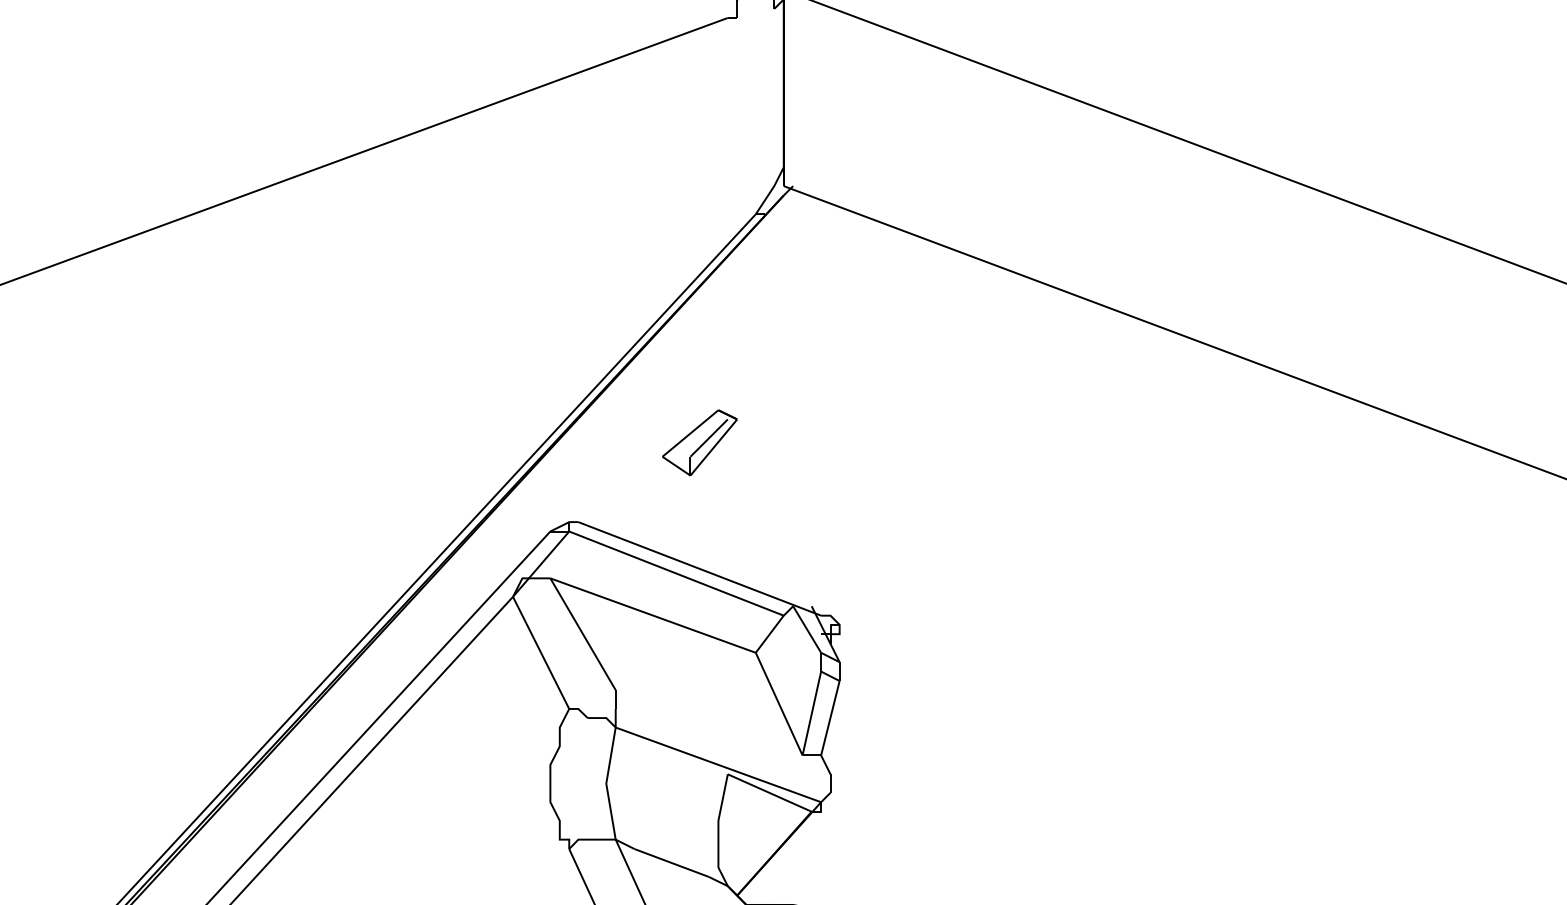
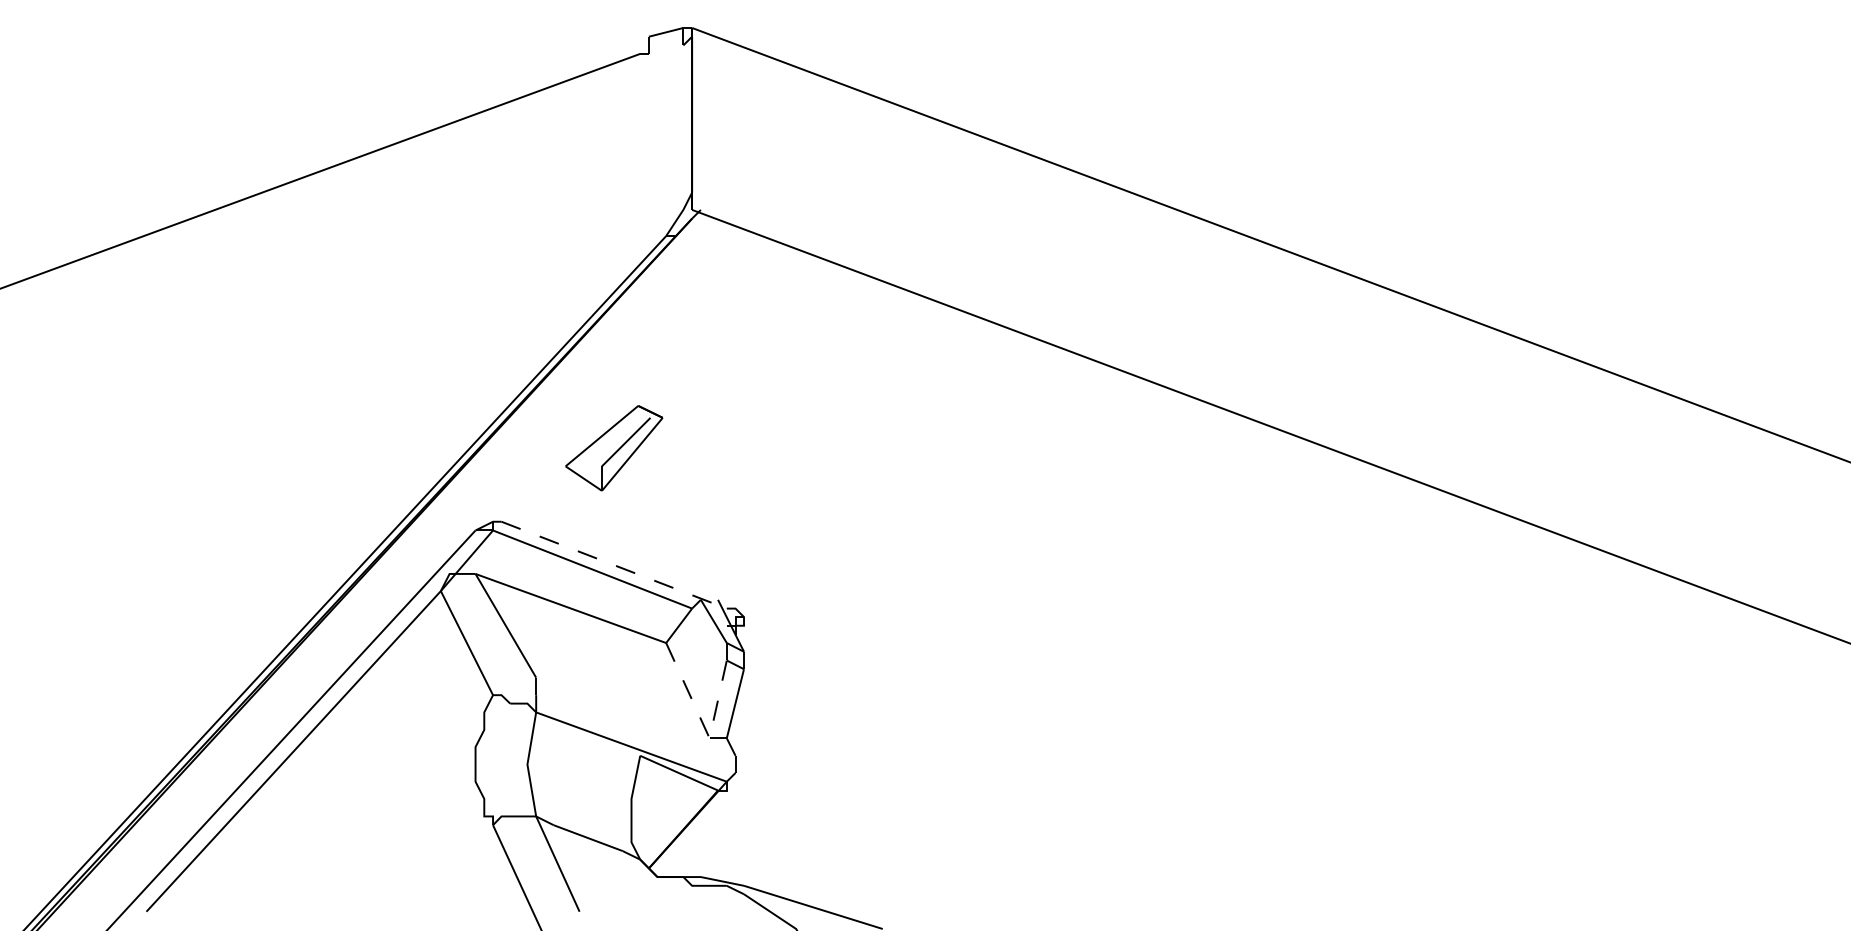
part: (700, 442) -> (614, 447), size x1.4
line: (700, 569) -> (614, 565), solid -> dashed
line: (797, 743) -> (704, 727), solid -> dashed

